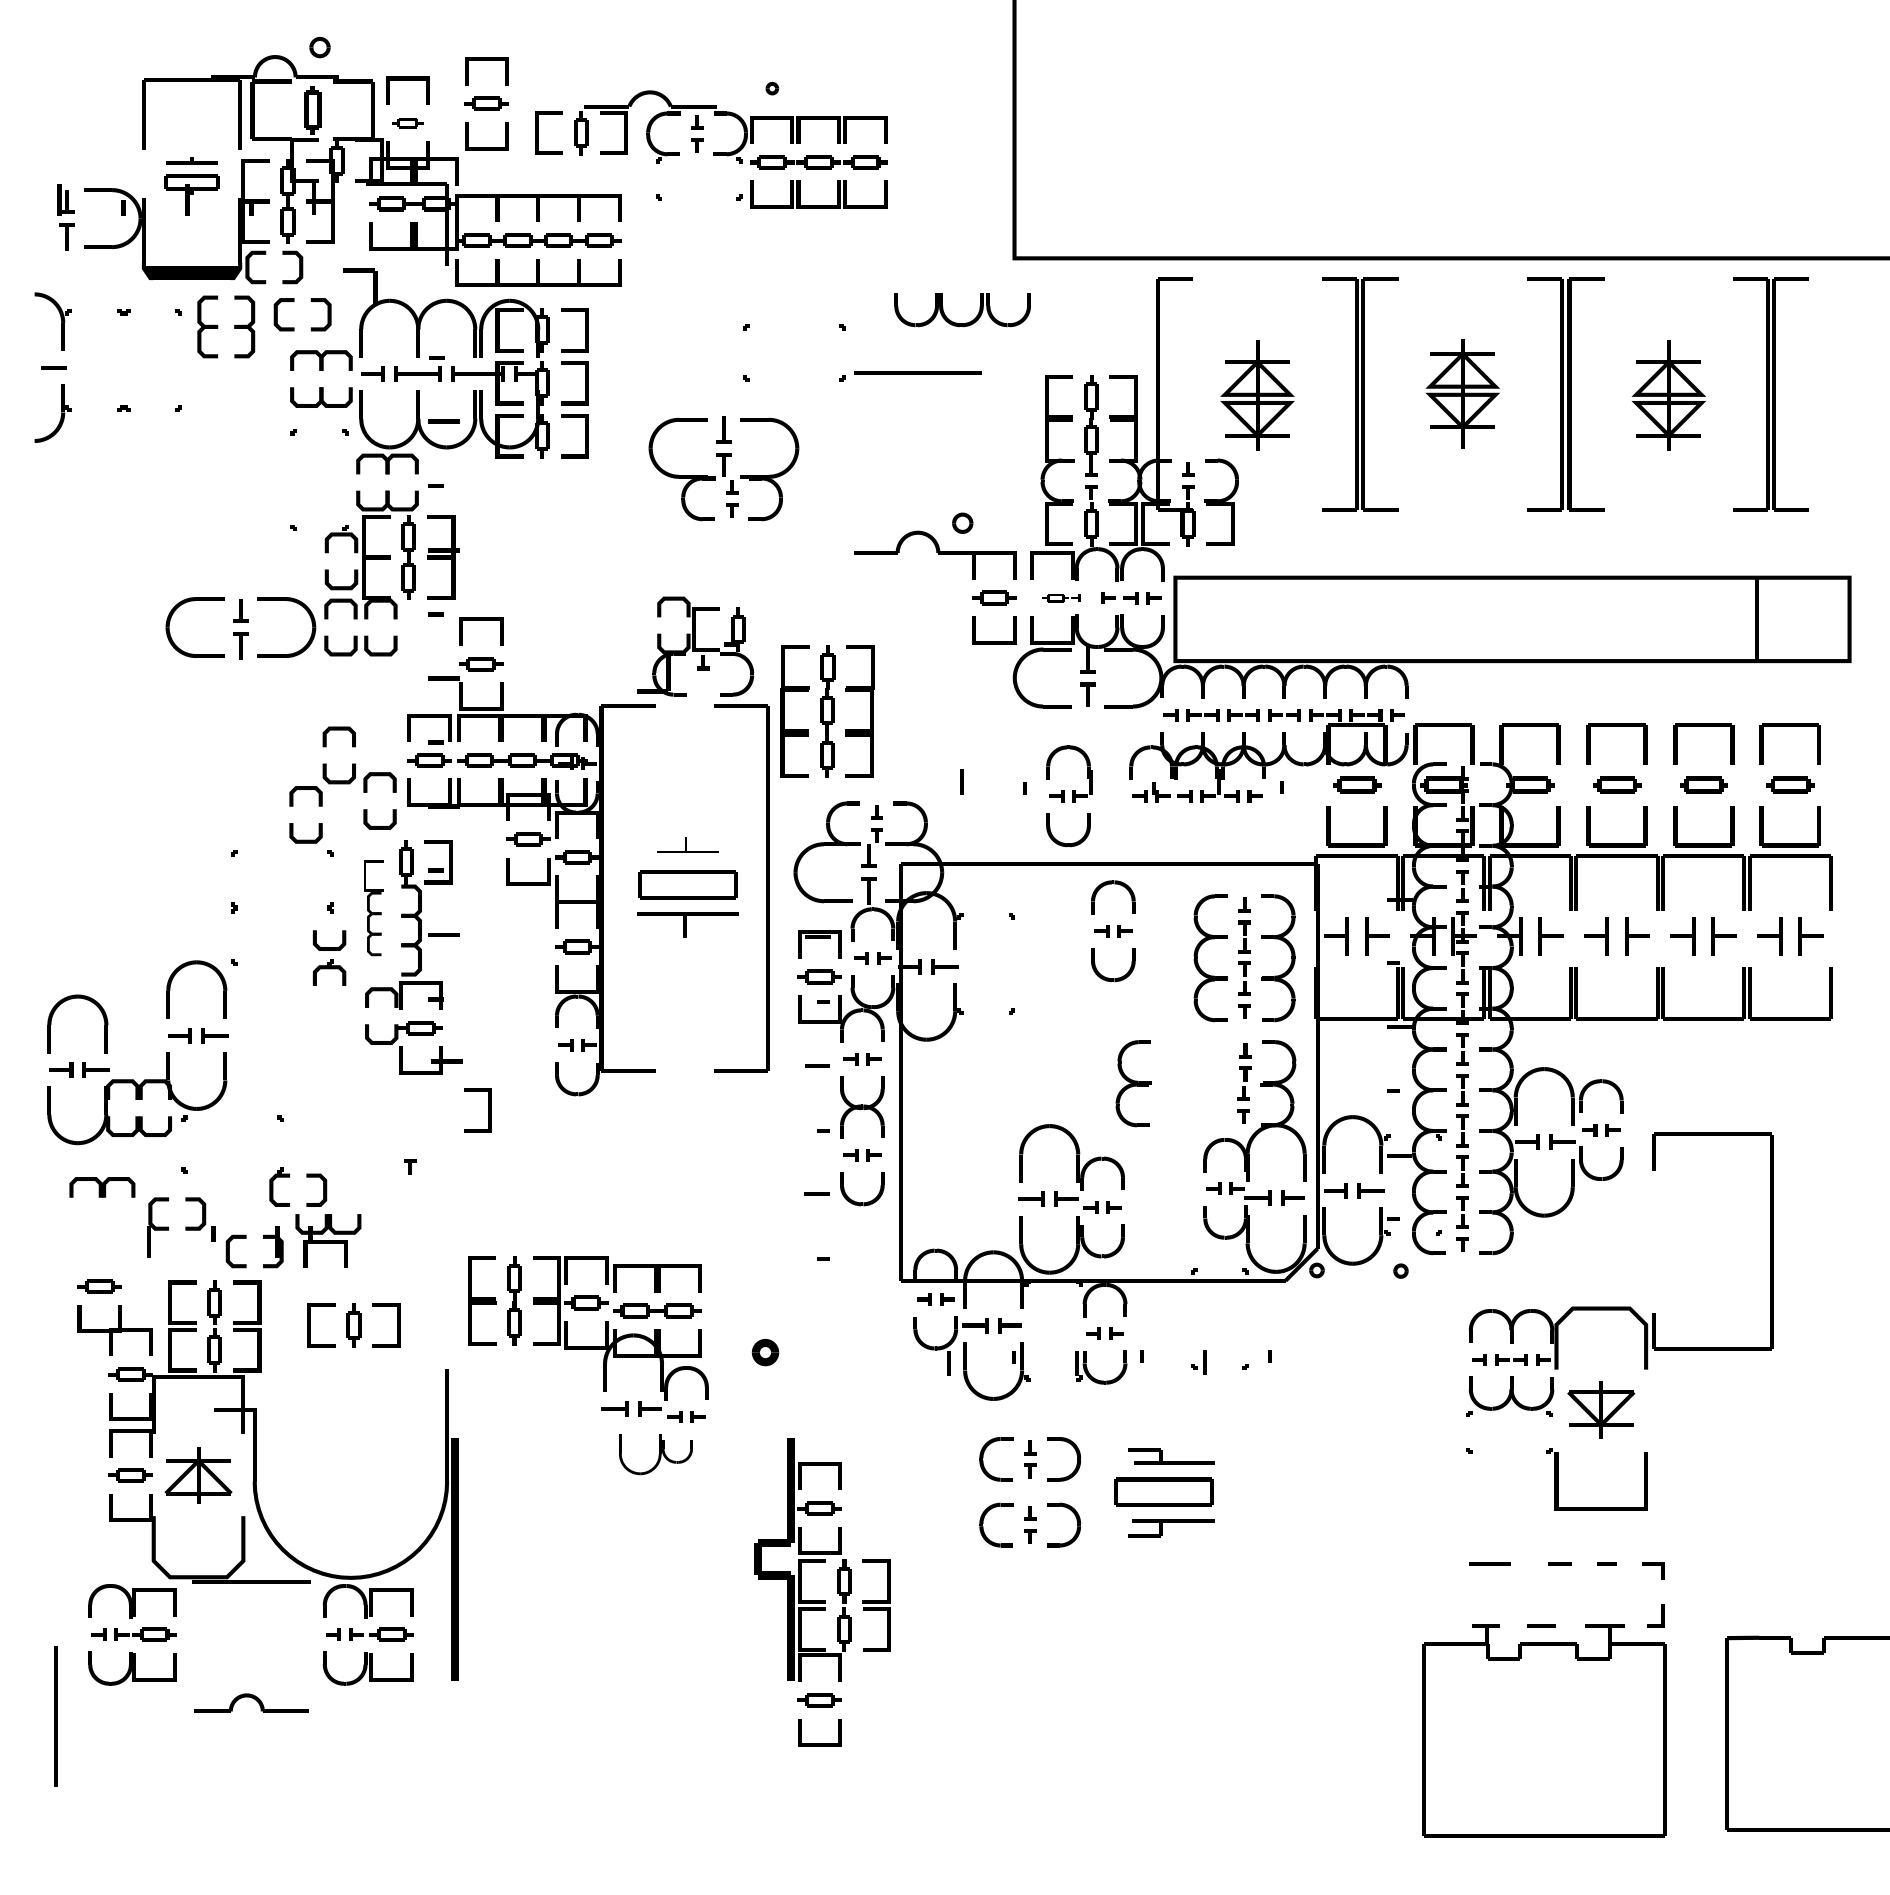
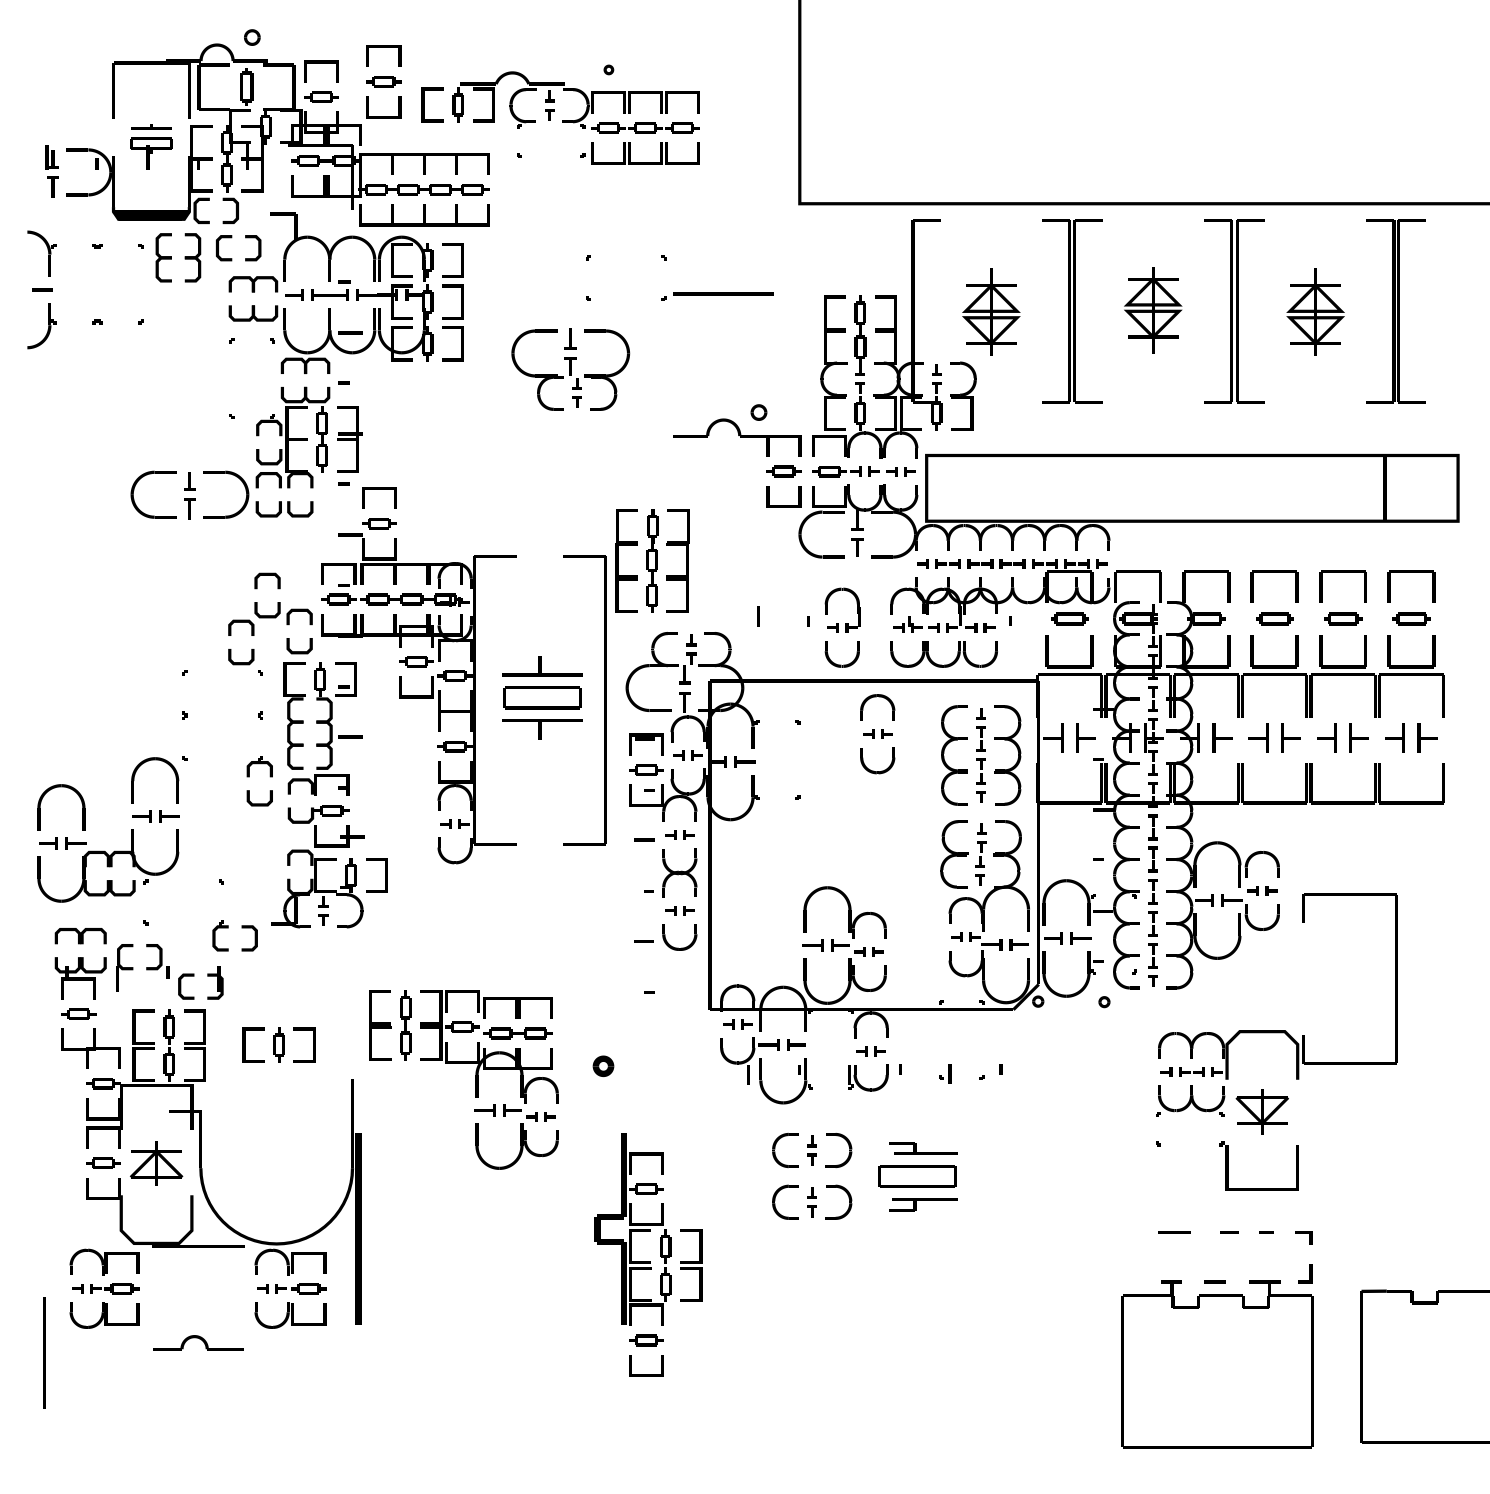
part: (407, 123) -> (321, 97), size x1.43
part: (965, 322) -> (946, 664), moved
part: (1061, 598) -> (836, 471), size x1.67
part: (695, 646) -> (317, 888), moved
part: (687, 844) -> (542, 665), size x1.67
part: (373, 908) -> (294, 716), size x1.43
curve: (329, 947) -> (259, 803), moved
part: (1133, 1083) -> (954, 854), moved
part: (328, 1240) -> (80, 977), moved
part: (655, 1454) -> (516, 1146), size x1.43

